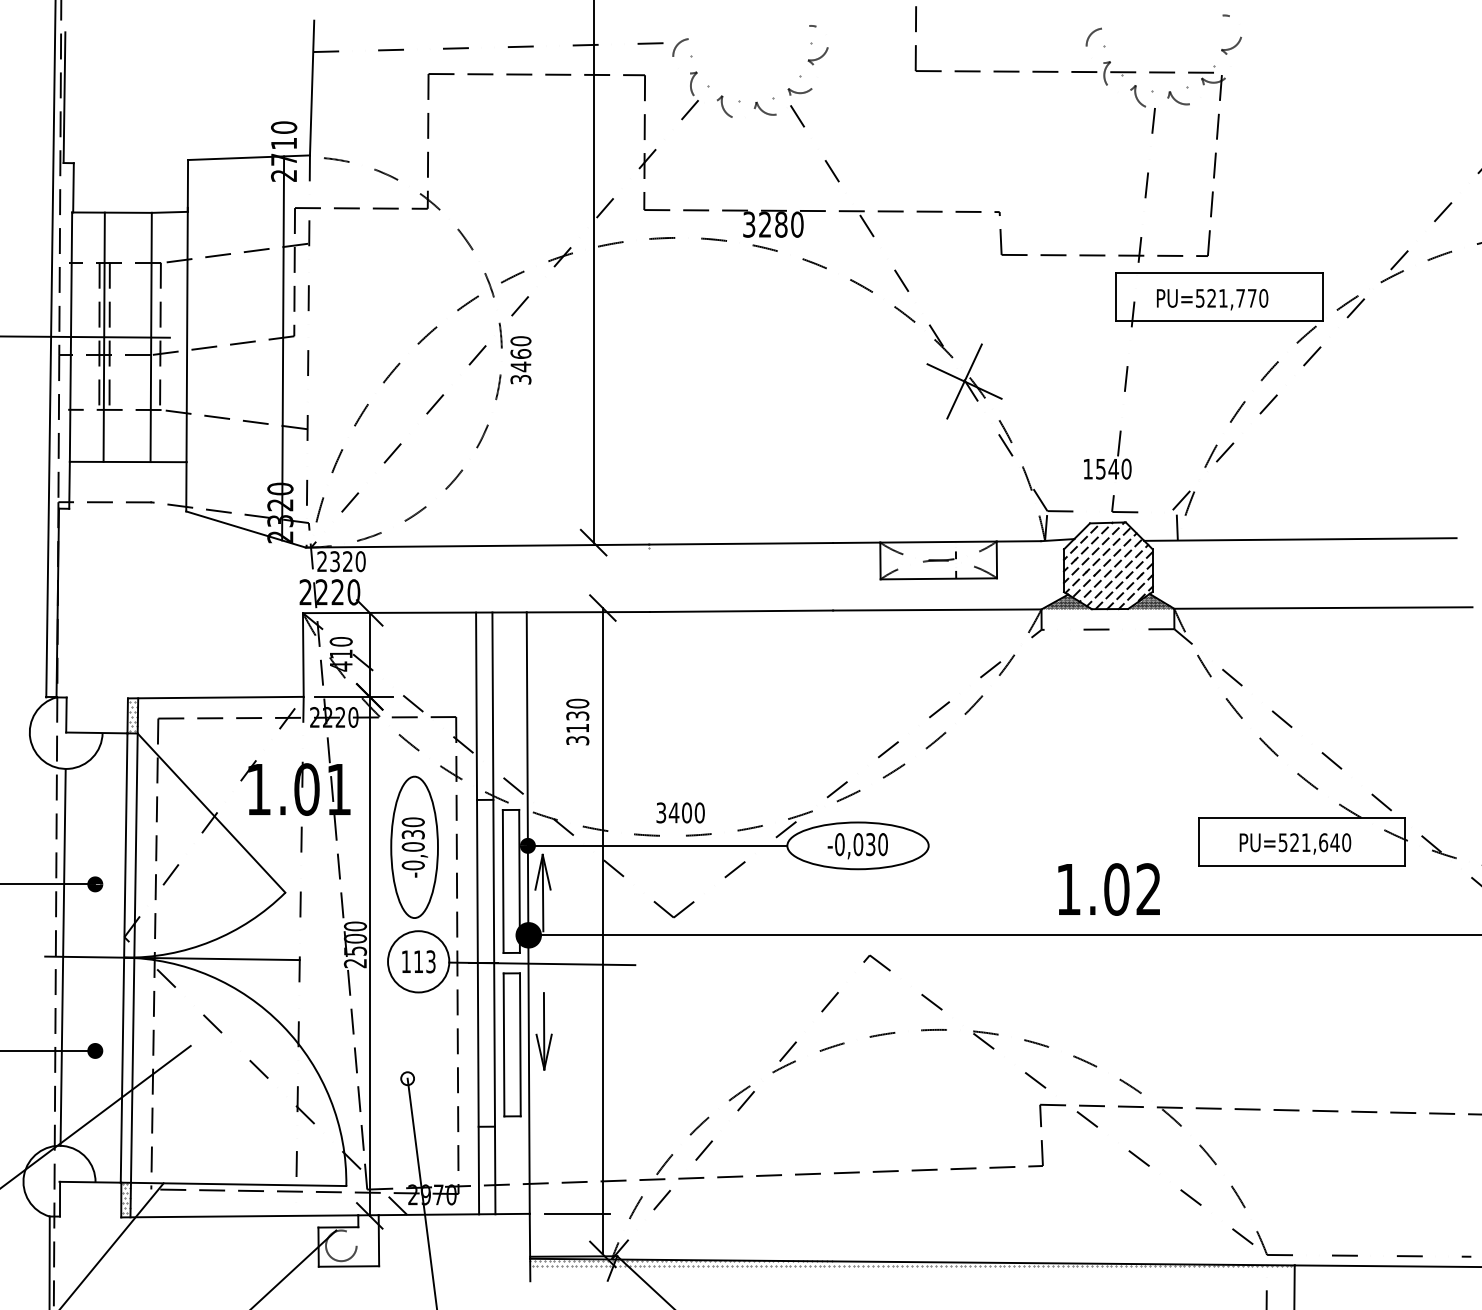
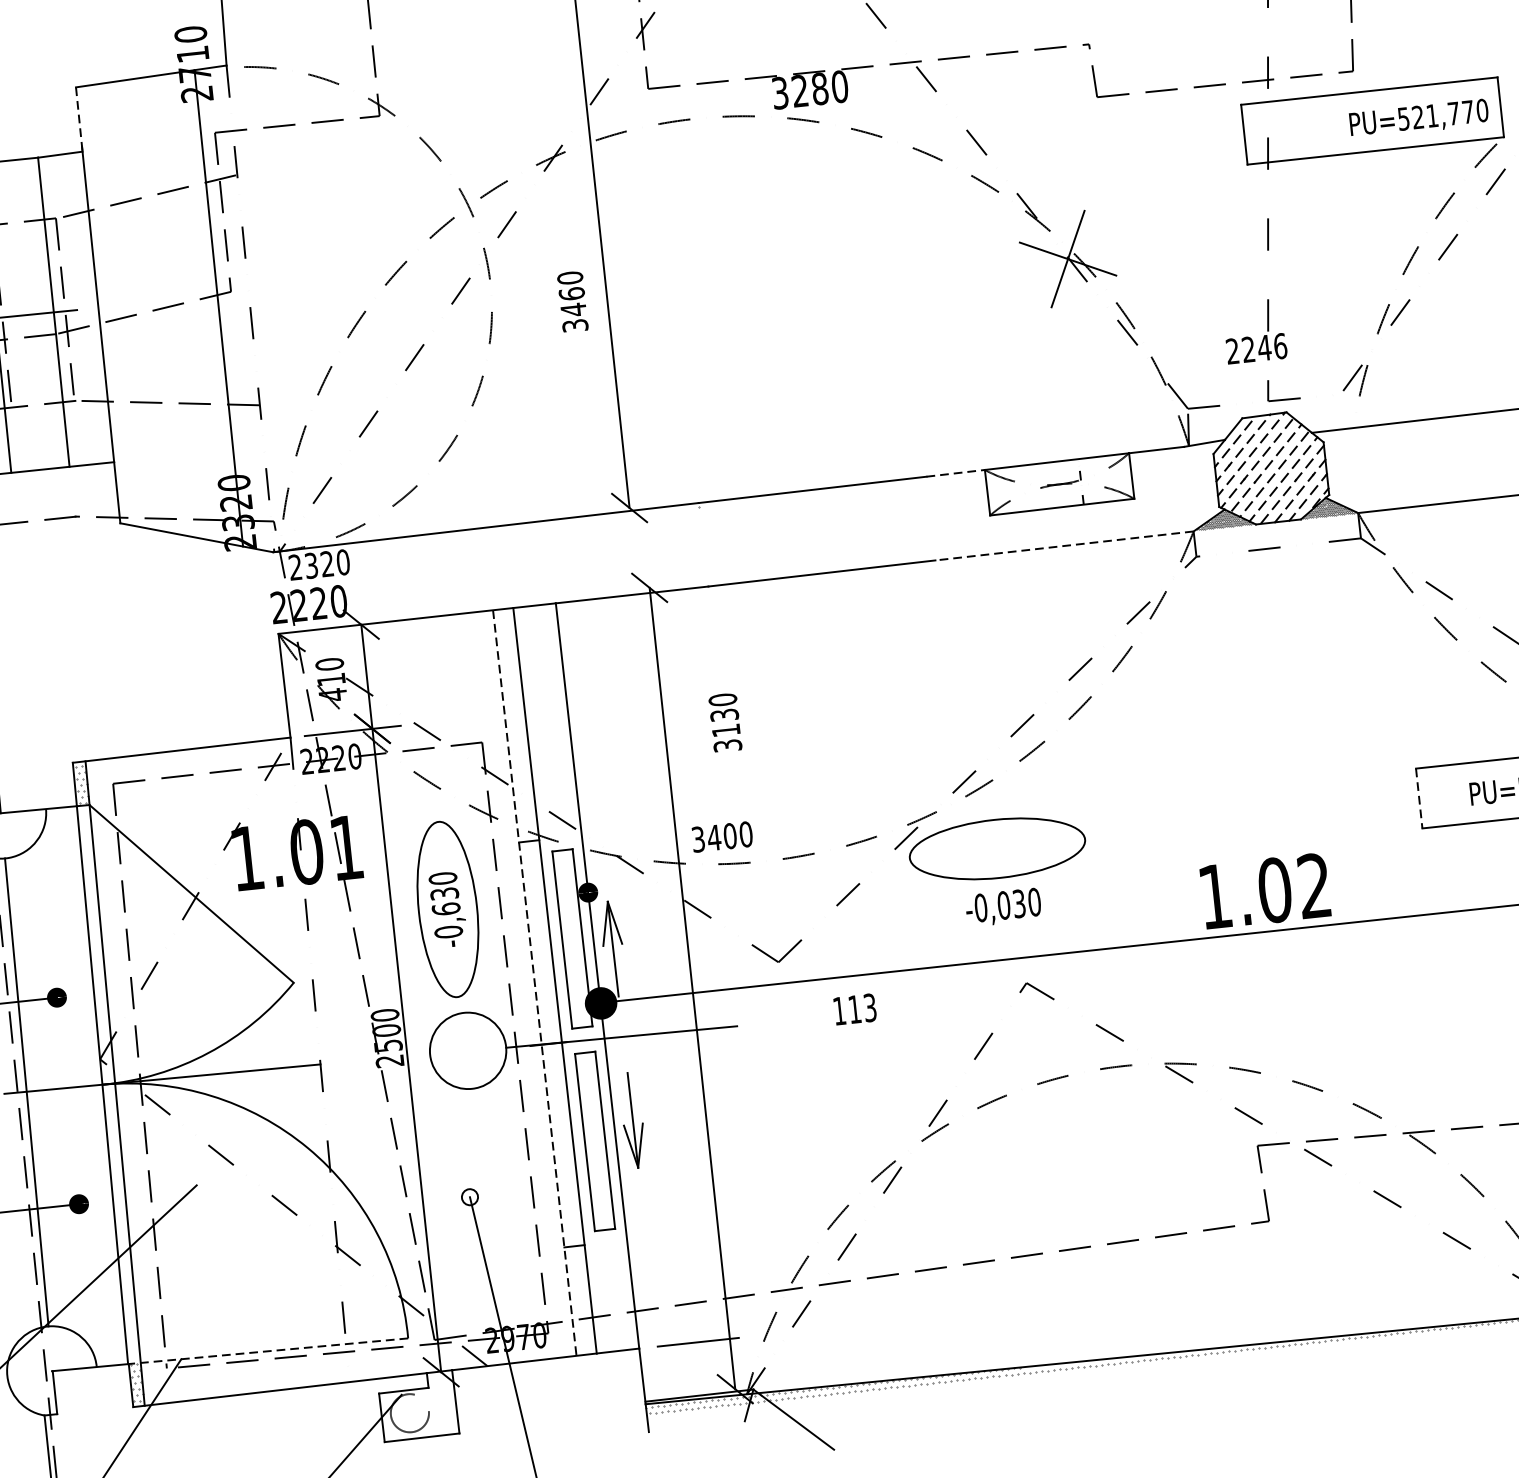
line: (187, 185) -> (78, 119), solid -> dashed
text: (1212, 299) -> (1419, 118), moved
text: (520, 360) -> (572, 302), moved
text: (1107, 468) -> (1256, 347), 1540 -> 2246
line: (1176, 526) -> (1349, 410), removed
line: (856, 542) -> (955, 472), solid -> dashed
line: (936, 609) -> (1063, 545), solid -> dashed
text: (577, 721) -> (724, 722), moved
text: (680, 812) -> (722, 836), moved
line: (1198, 842) -> (1419, 799), solid -> dashed
line: (657, 845) -> (748, 874), removed
text: (412, 846) -> (445, 908), -0,030 -> -0,630
text: (857, 846) -> (1003, 908), moved
text: (1108, 889) -> (1264, 891), moved
line: (477, 913) -> (534, 983), solid -> dashed
text: (418, 961) -> (854, 1009), moved
line: (233, 1184) -> (268, 1351), solid -> dashed

